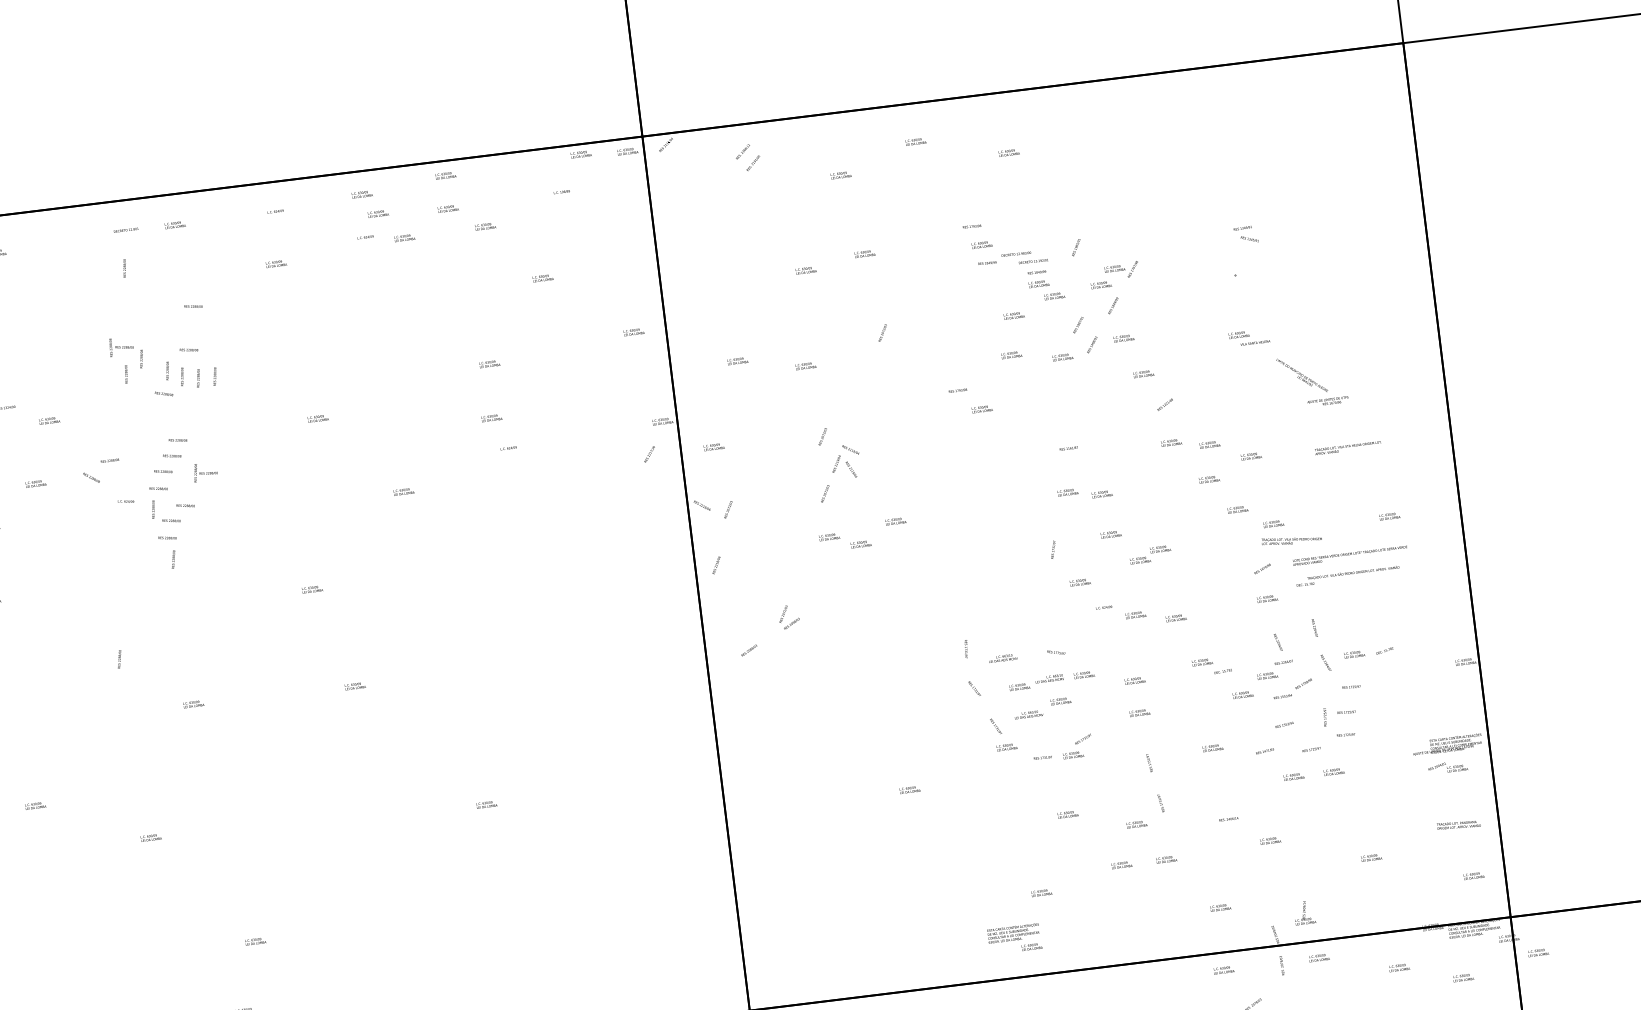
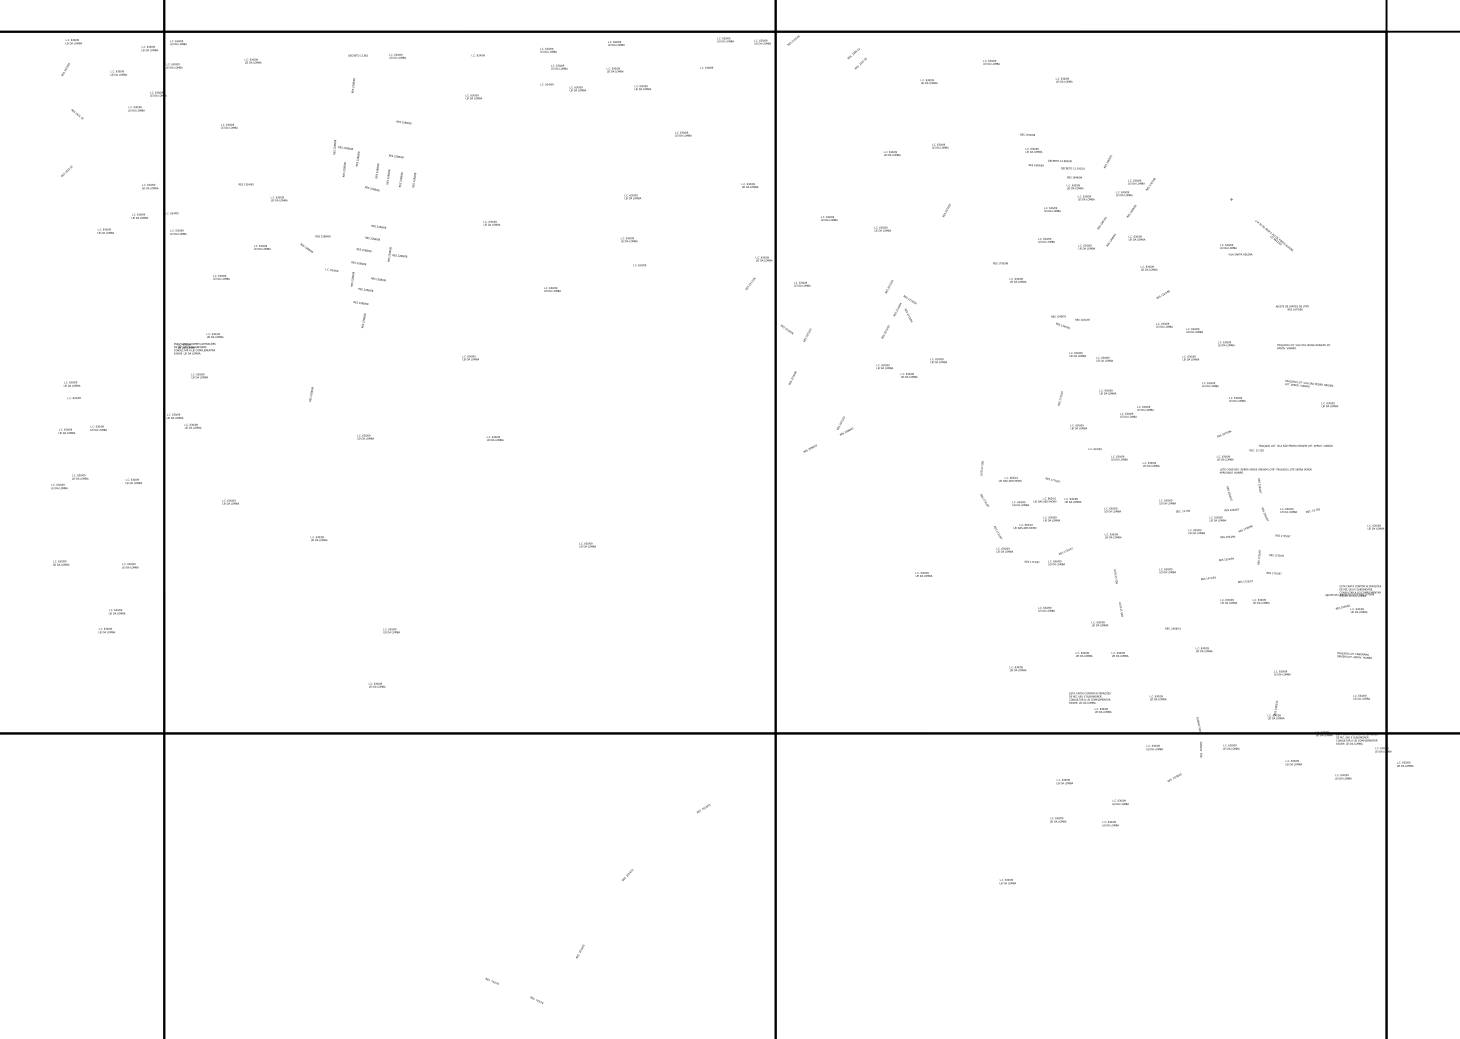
text: (1245, 234) -> (1060, 321), moved
text: (1301, 375) -> (1273, 235), moved
text: (1292, 539) -> (1309, 383), moved
text: (1349, 555) -> (1265, 470), moved
text: (1303, 912) -> (1275, 709), moved
text: (1015, 938) -> (1090, 702), moved

